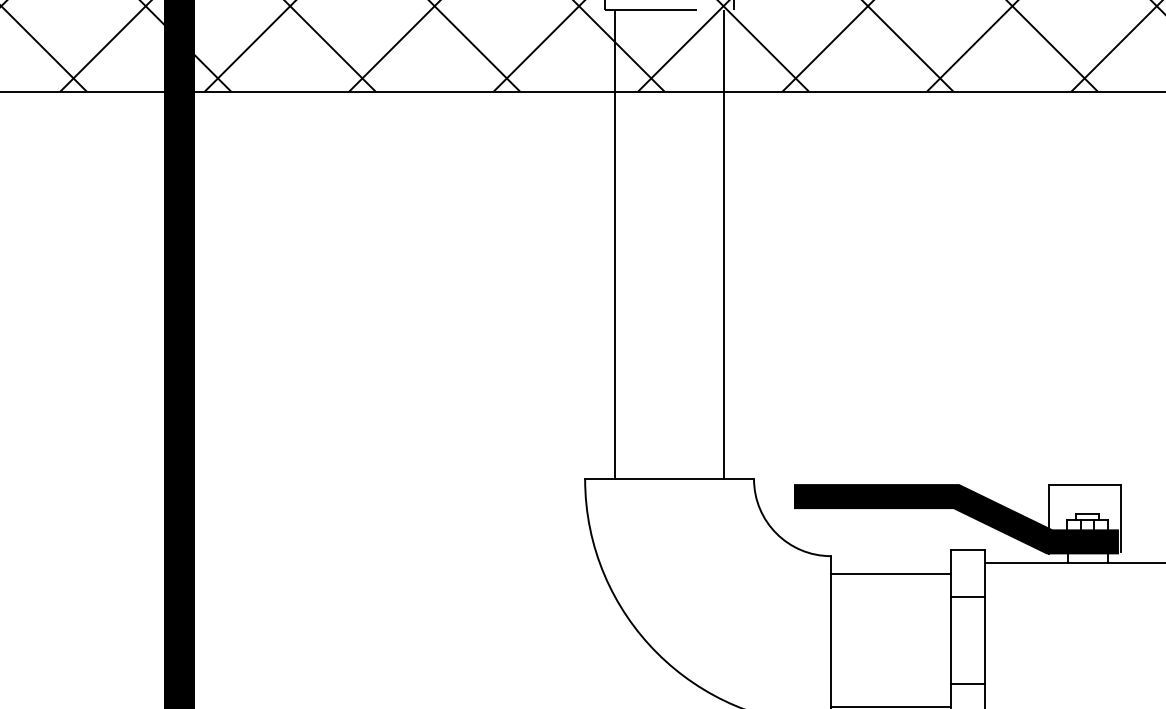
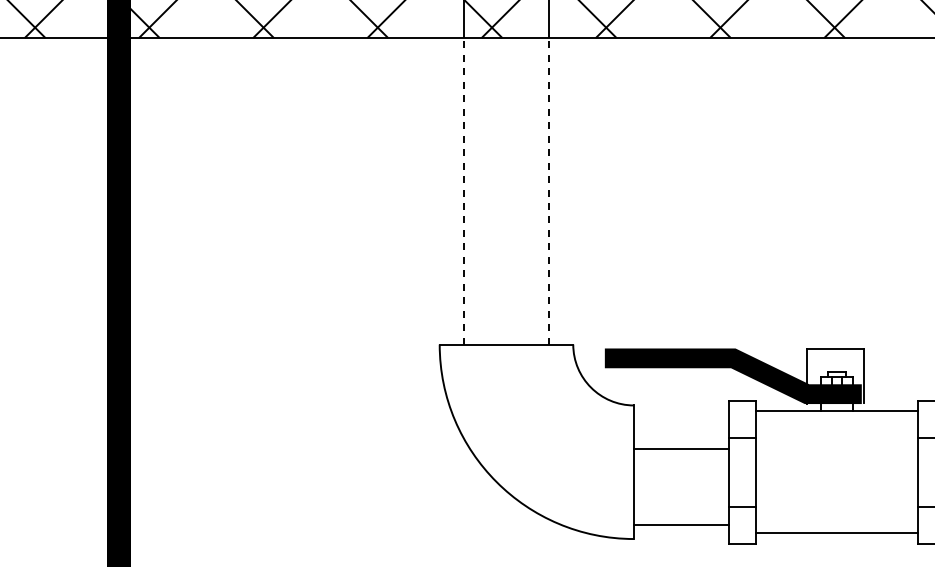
line: (615, 284) -> (463, 190), solid -> dashed
line: (723, 284) -> (549, 190), solid -> dashed
line: (890, 573) -> (681, 448), moved

